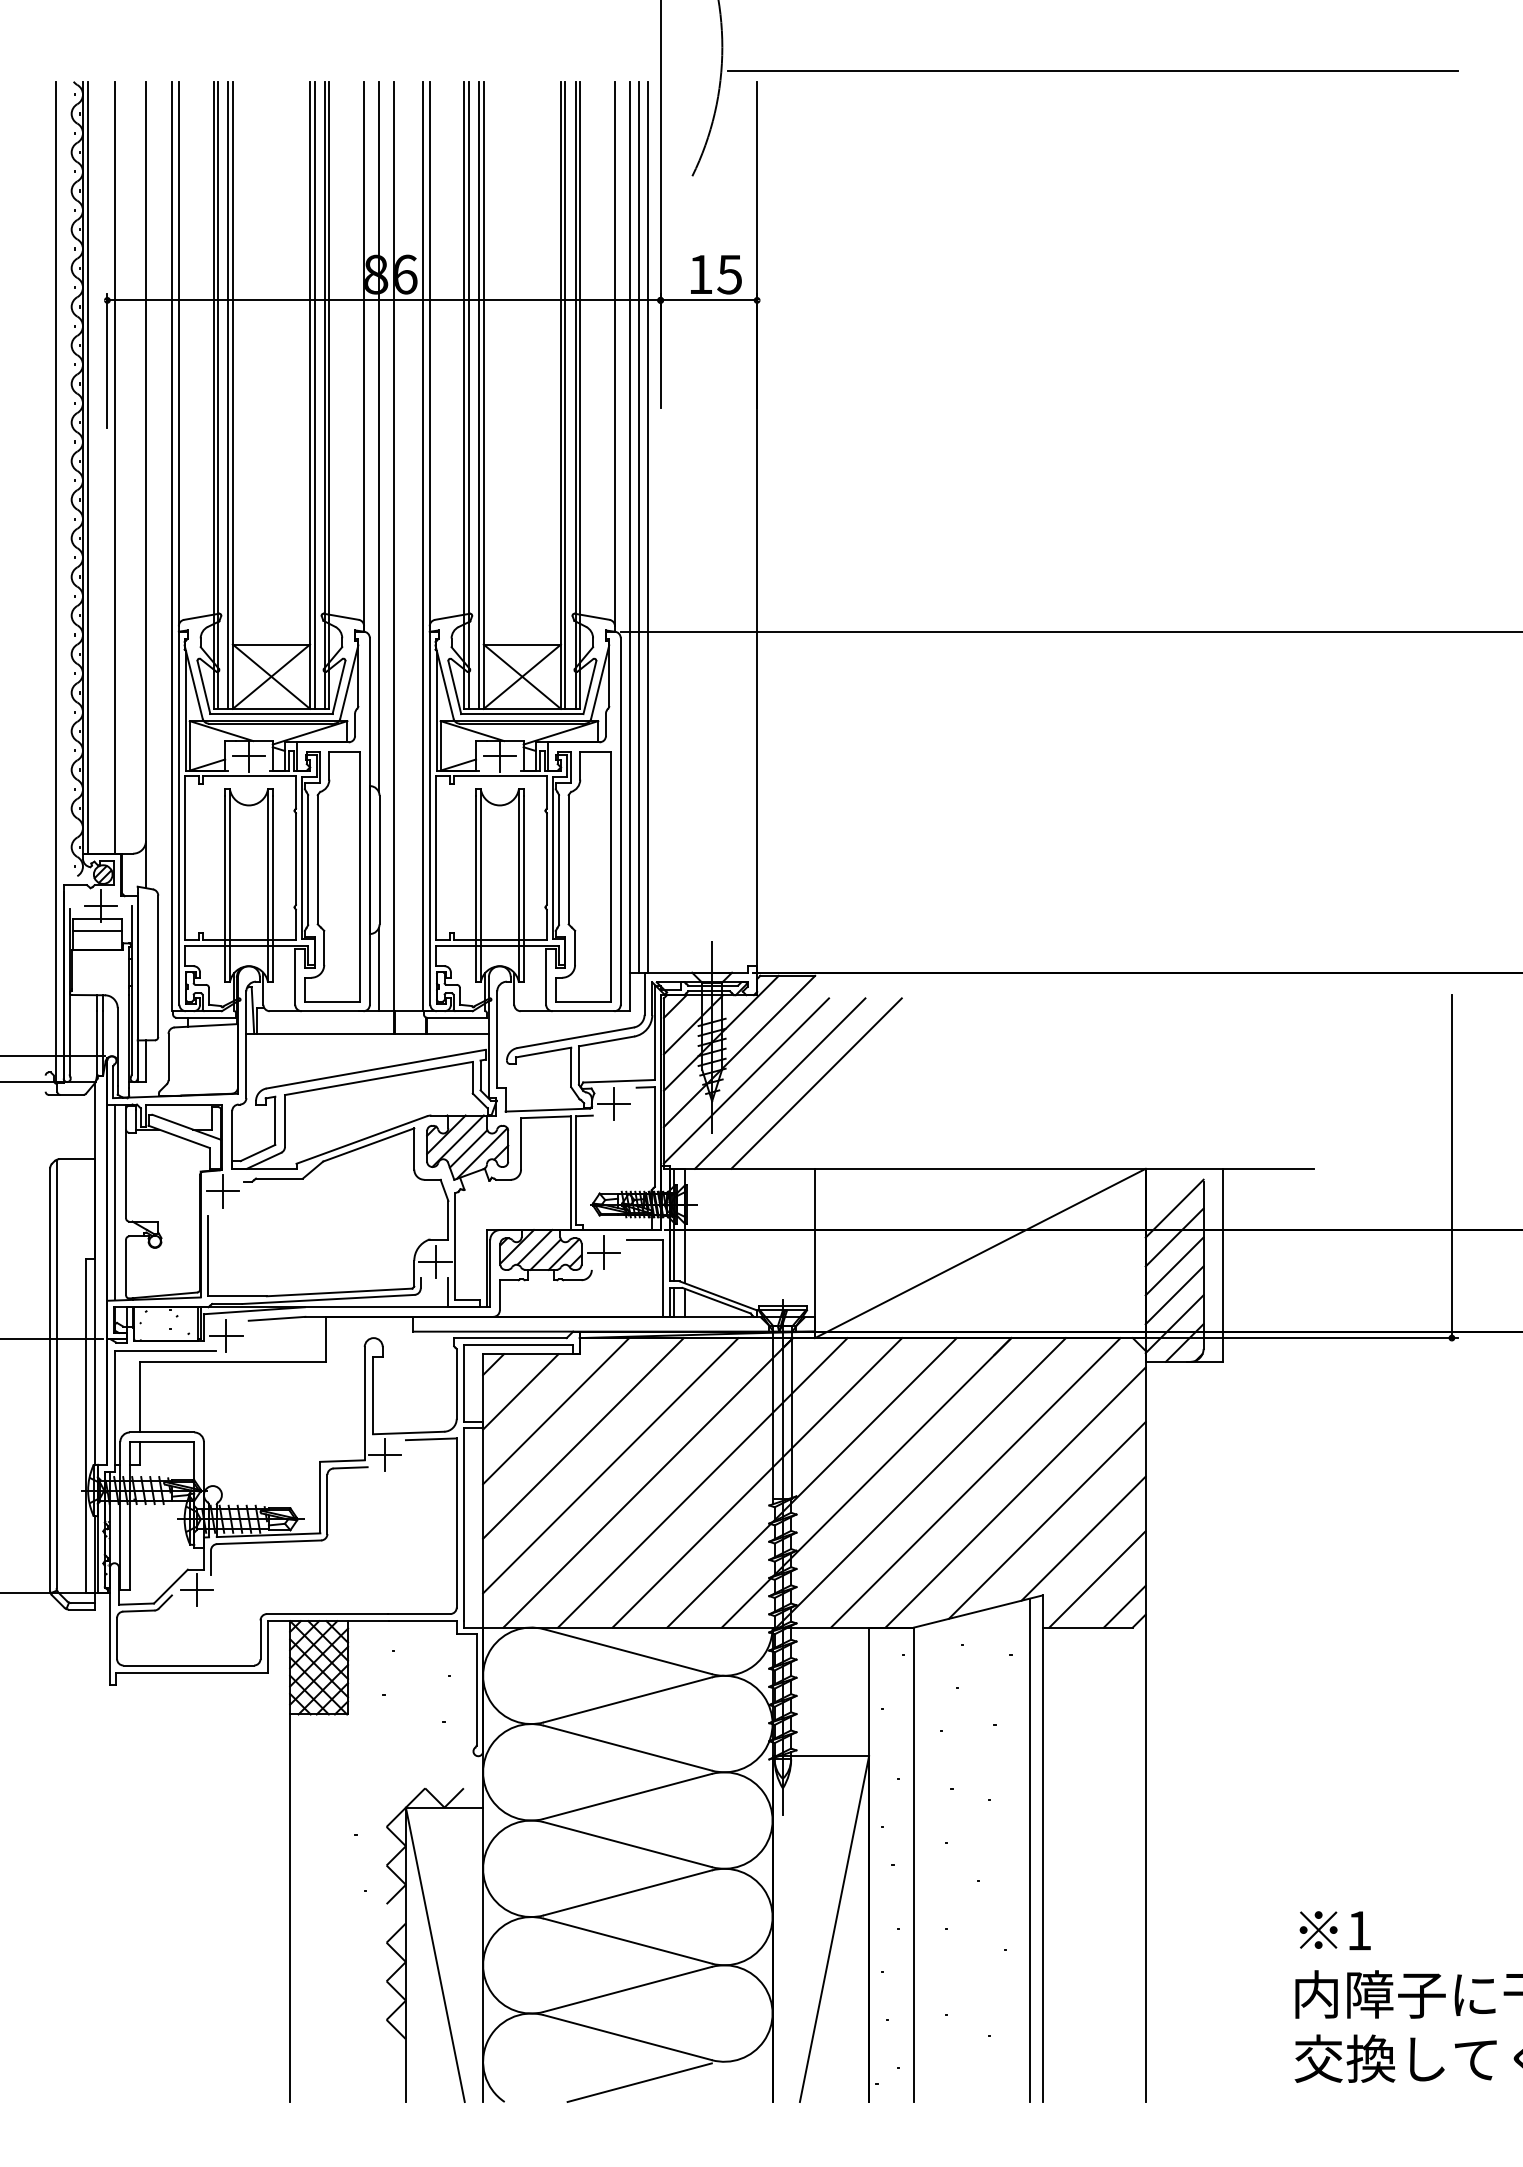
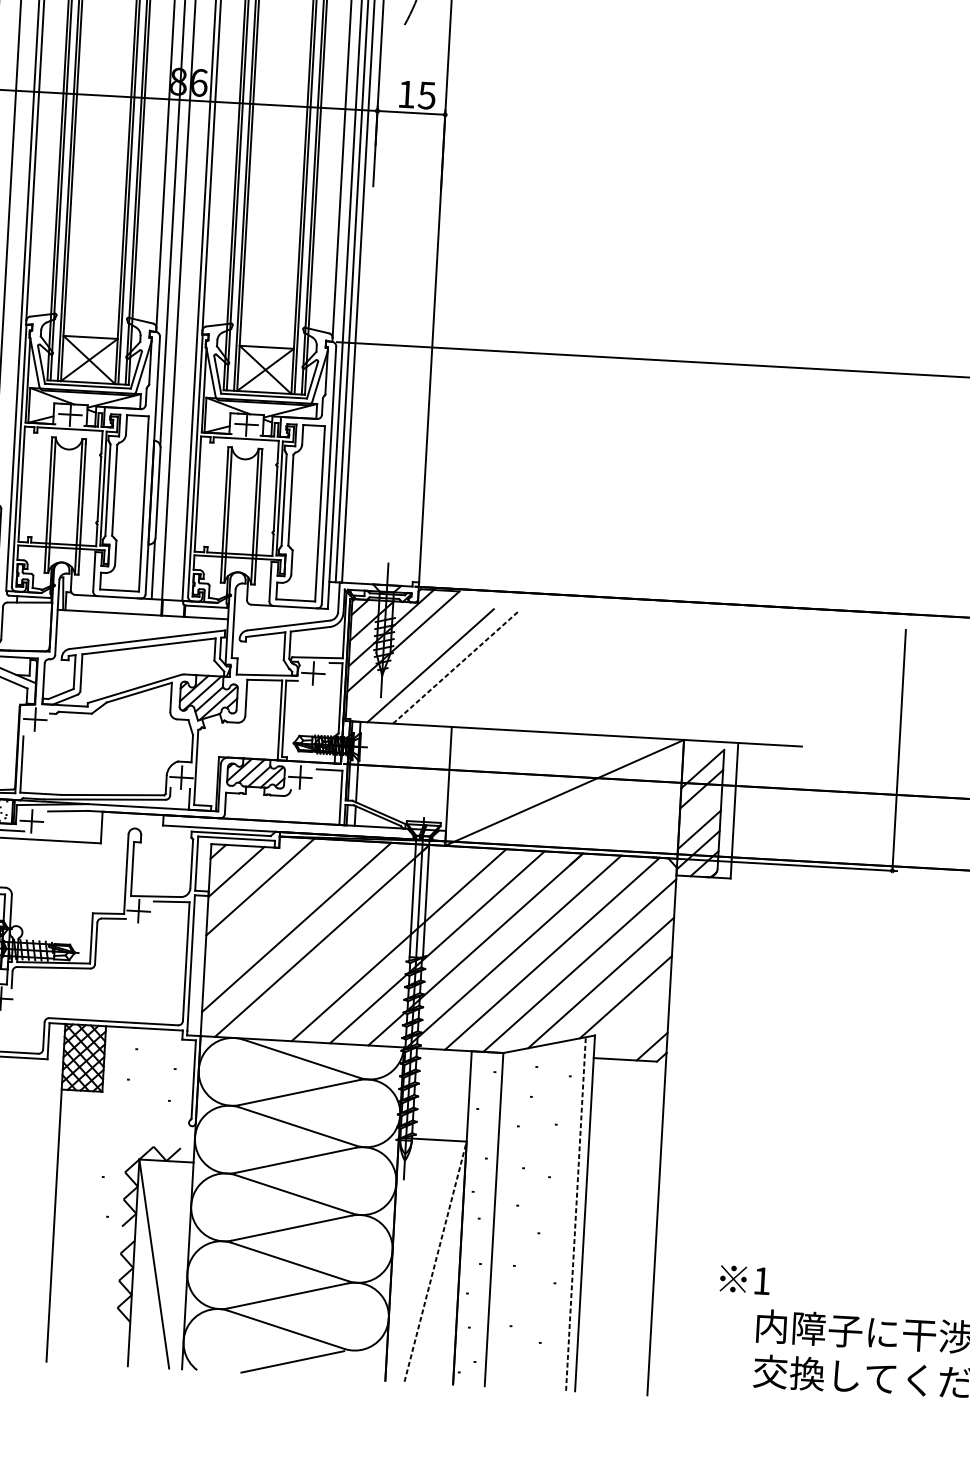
line: (746, 1080) -> (407, 662), removed
line: (816, 1083) -> (456, 667), solid -> dashed
line: (1174, 1266) -> (700, 809), removed
line: (583, 1438) -> (278, 907), removed
line: (702, 1482) -> (360, 942), removed
line: (1097, 1579) -> (634, 1026), removed
line: (1029, 1850) -> (575, 1214), solid -> dashed
line: (834, 1928) -> (435, 1261), solid -> dashed
text: (1334, 1930) -> (744, 1279), moved

